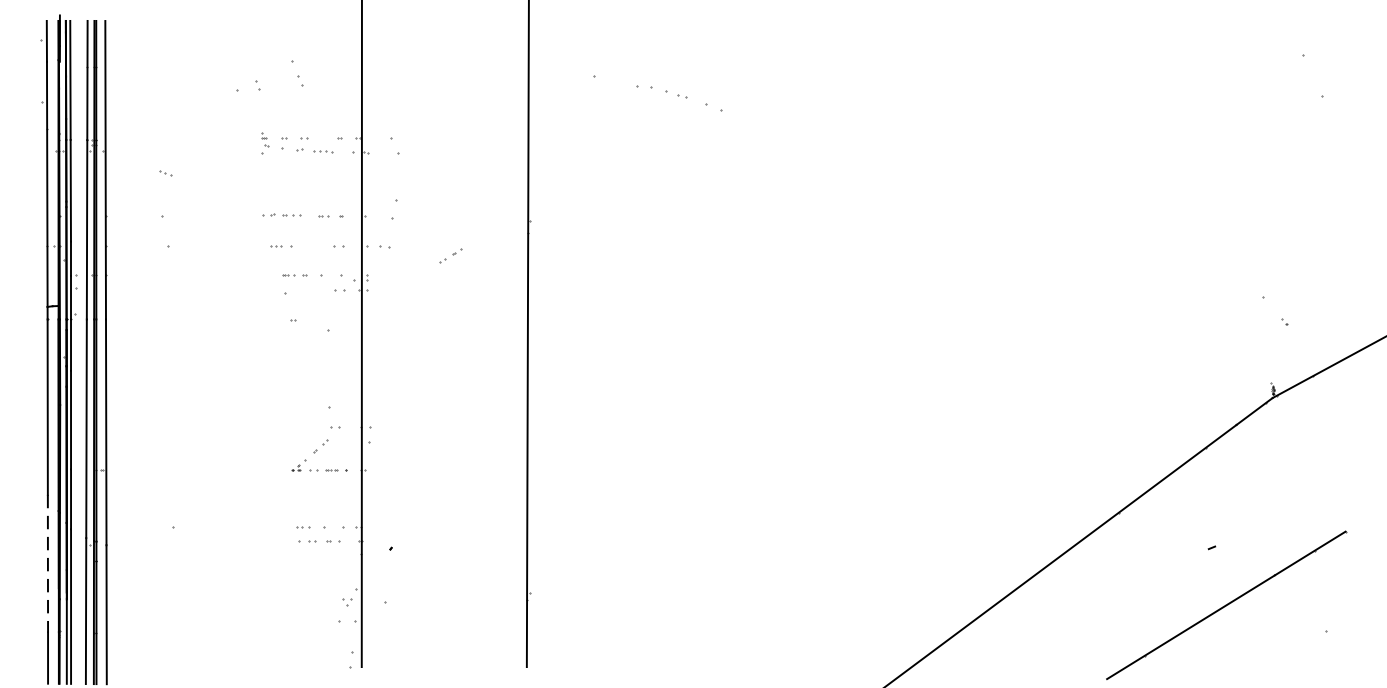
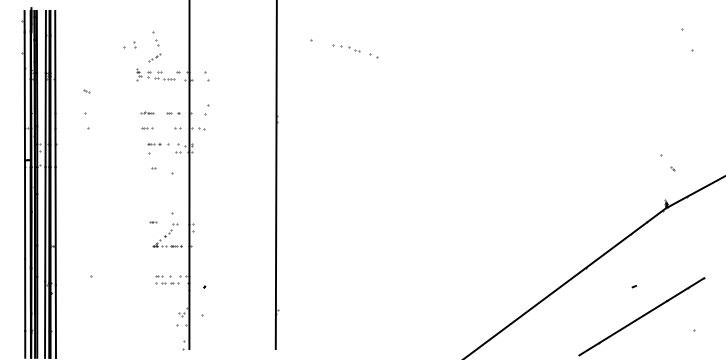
part: (281, 215) -> (147, 112), size x0.62
part: (449, 255) -> (154, 57), moved
part: (293, 425) -> (153, 222), added
line: (48, 564) -> (25, 295), dashed -> solid

